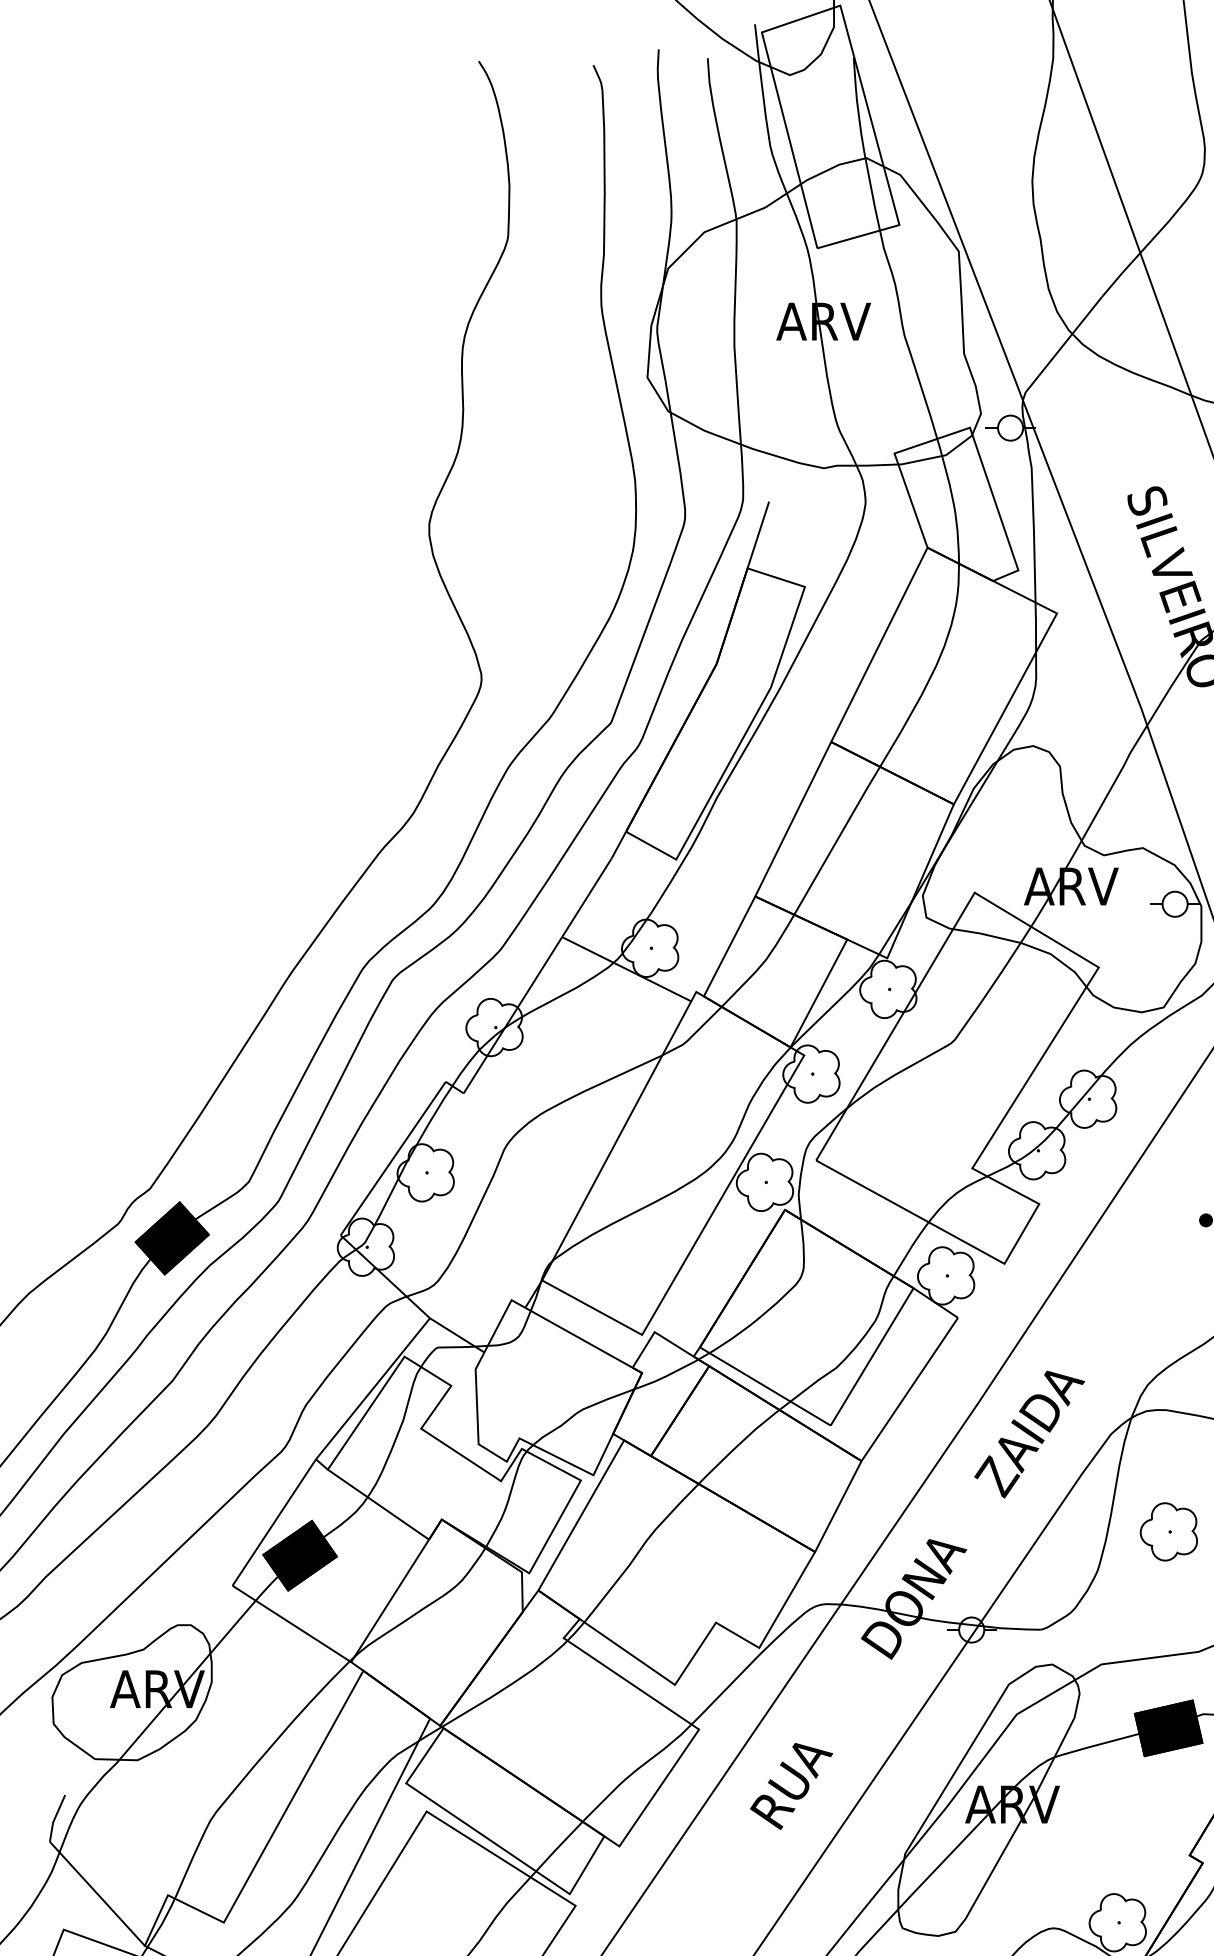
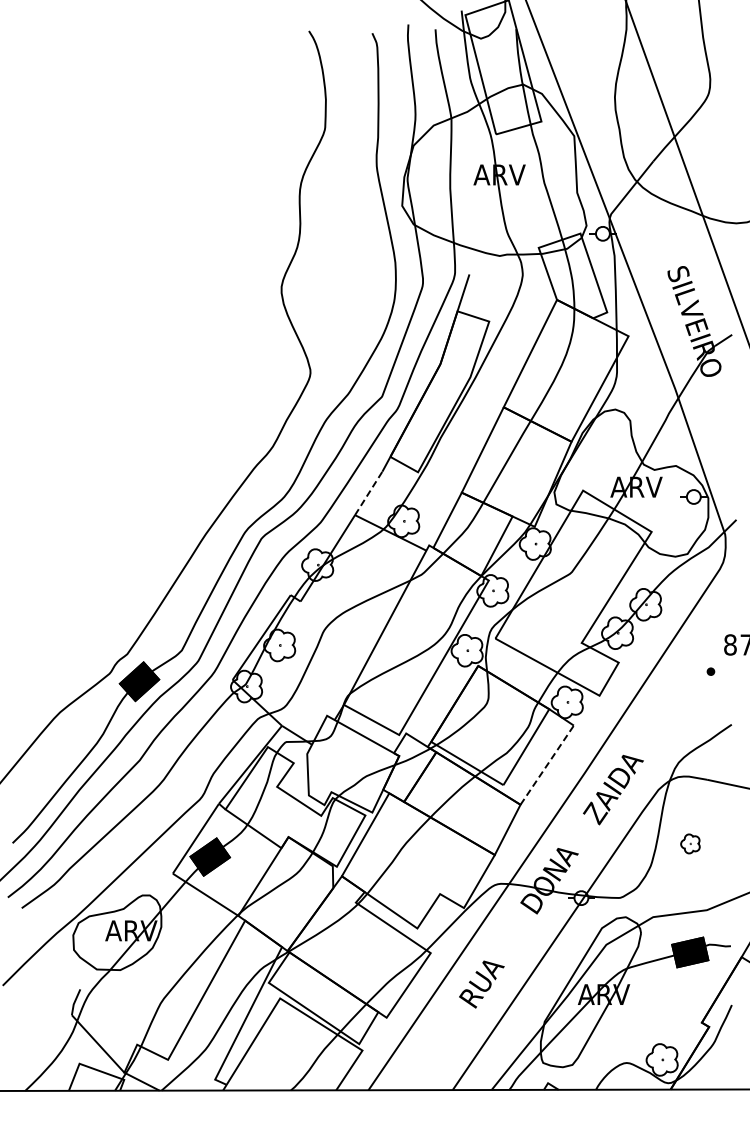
line: (586, 897) -> (368, 493), solid -> dashed
line: (910, 1390) -> (547, 765), solid -> dashed
part: (1169, 1531) -> (690, 843), size x0.6

